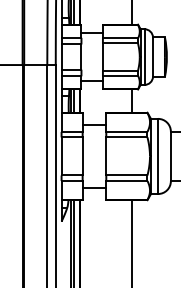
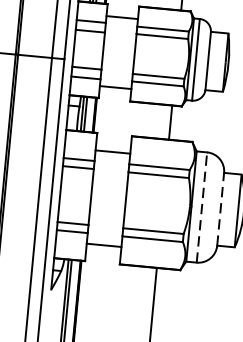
line: (158, 156) -> (202, 207), solid -> dashed
line: (170, 156) -> (220, 209), solid -> dashed

